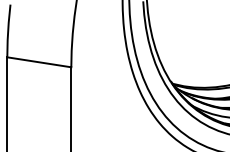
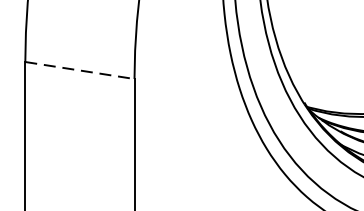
line: (39, 62) -> (80, 70), solid -> dashed

